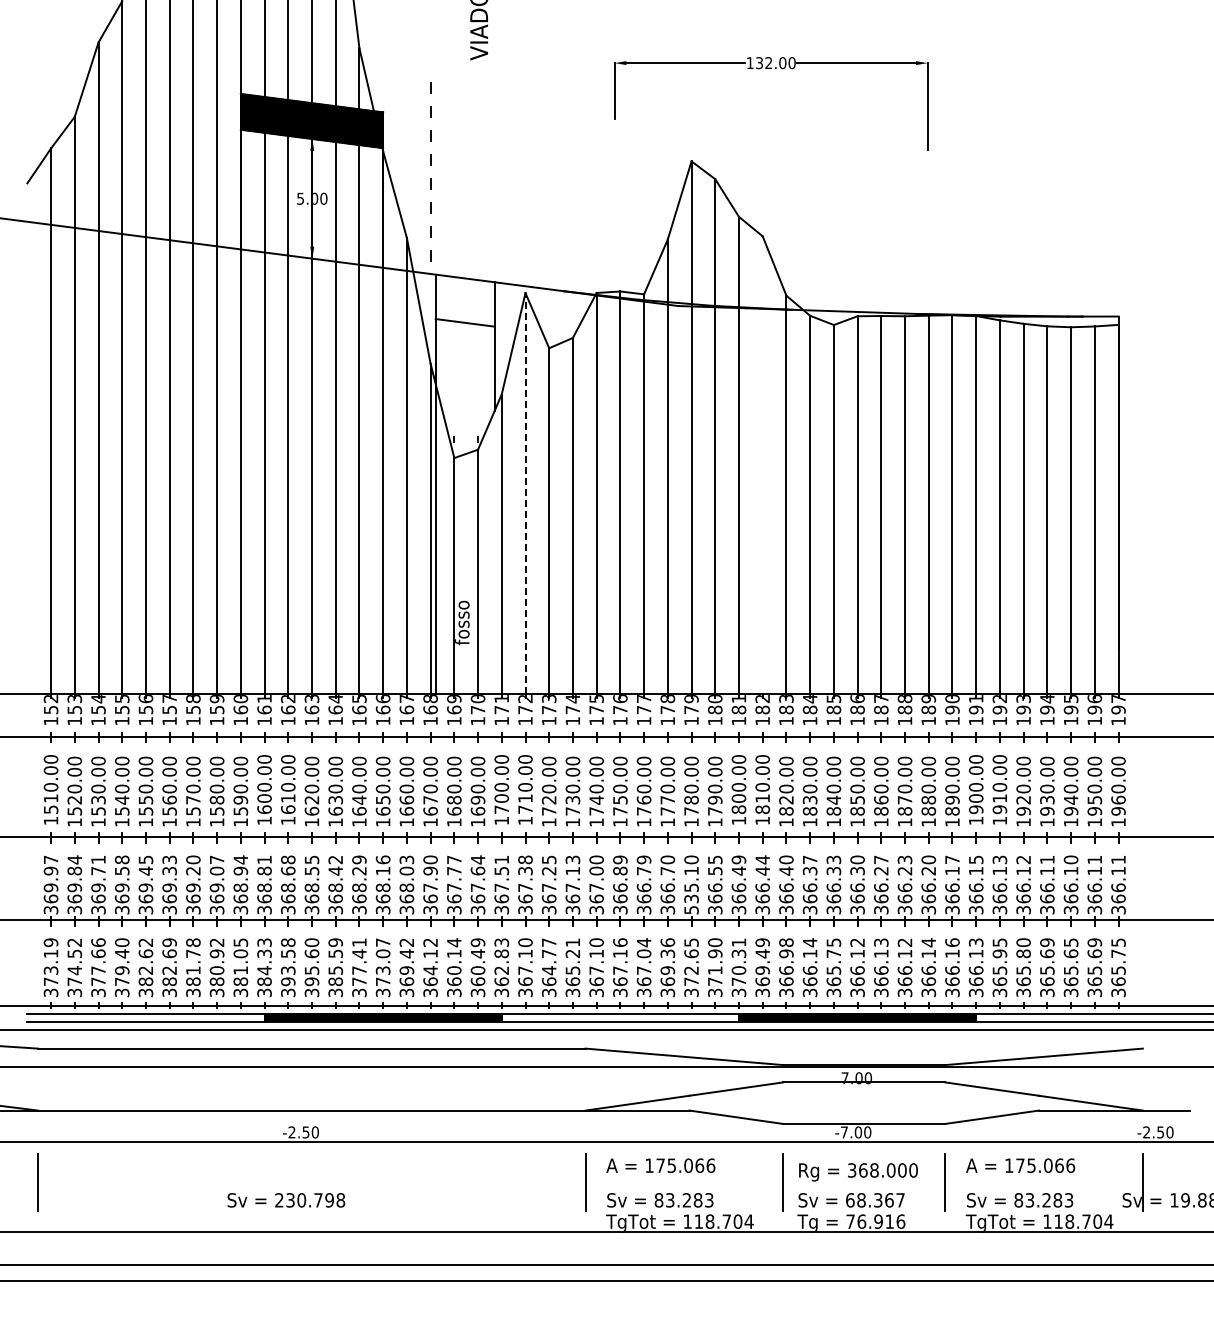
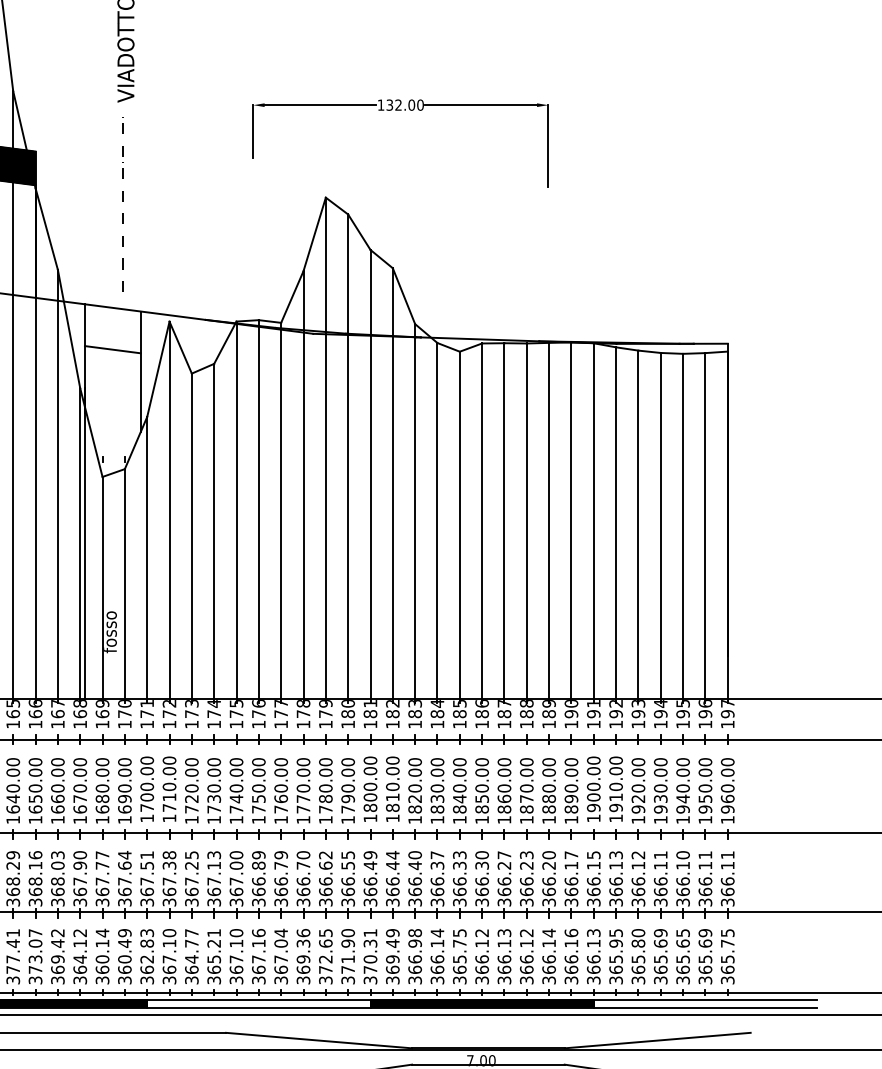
line: (430, 165) -> (122, 201), moved
line: (762, 464) -> (392, 483), added
line: (525, 492) -> (169, 509), dashed -> solid
text: (691, 884) -> (325, 878), 535.10 -> 366.62

